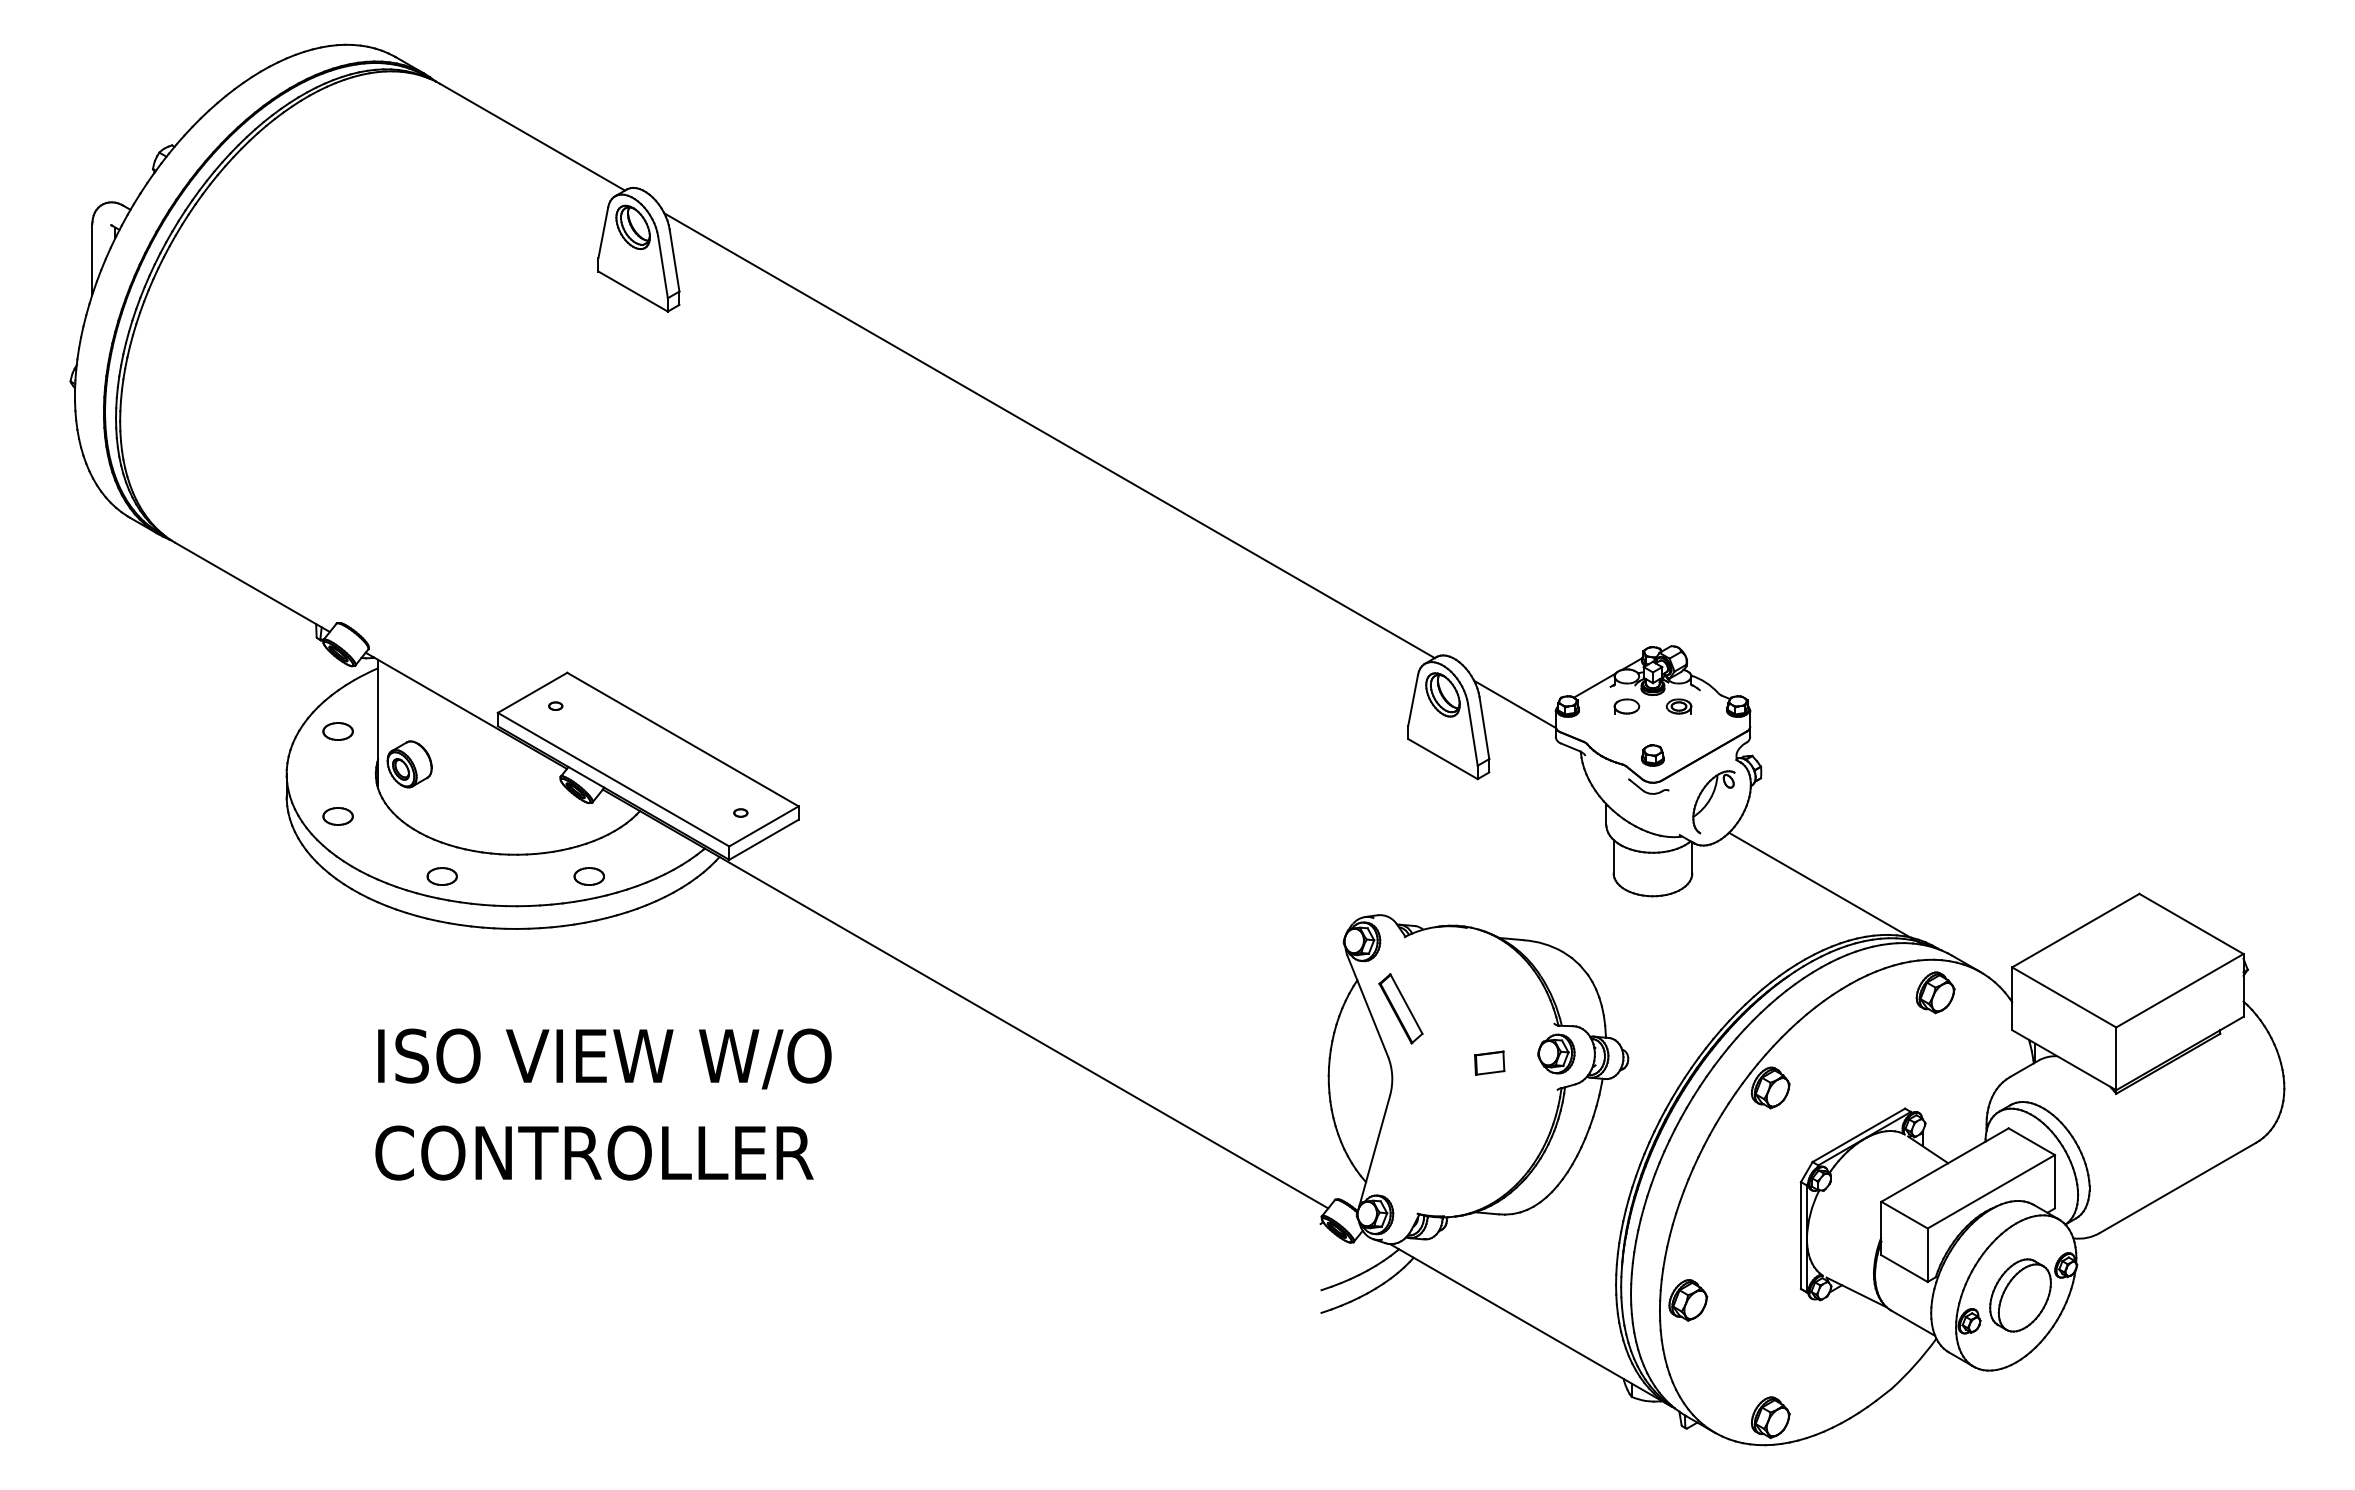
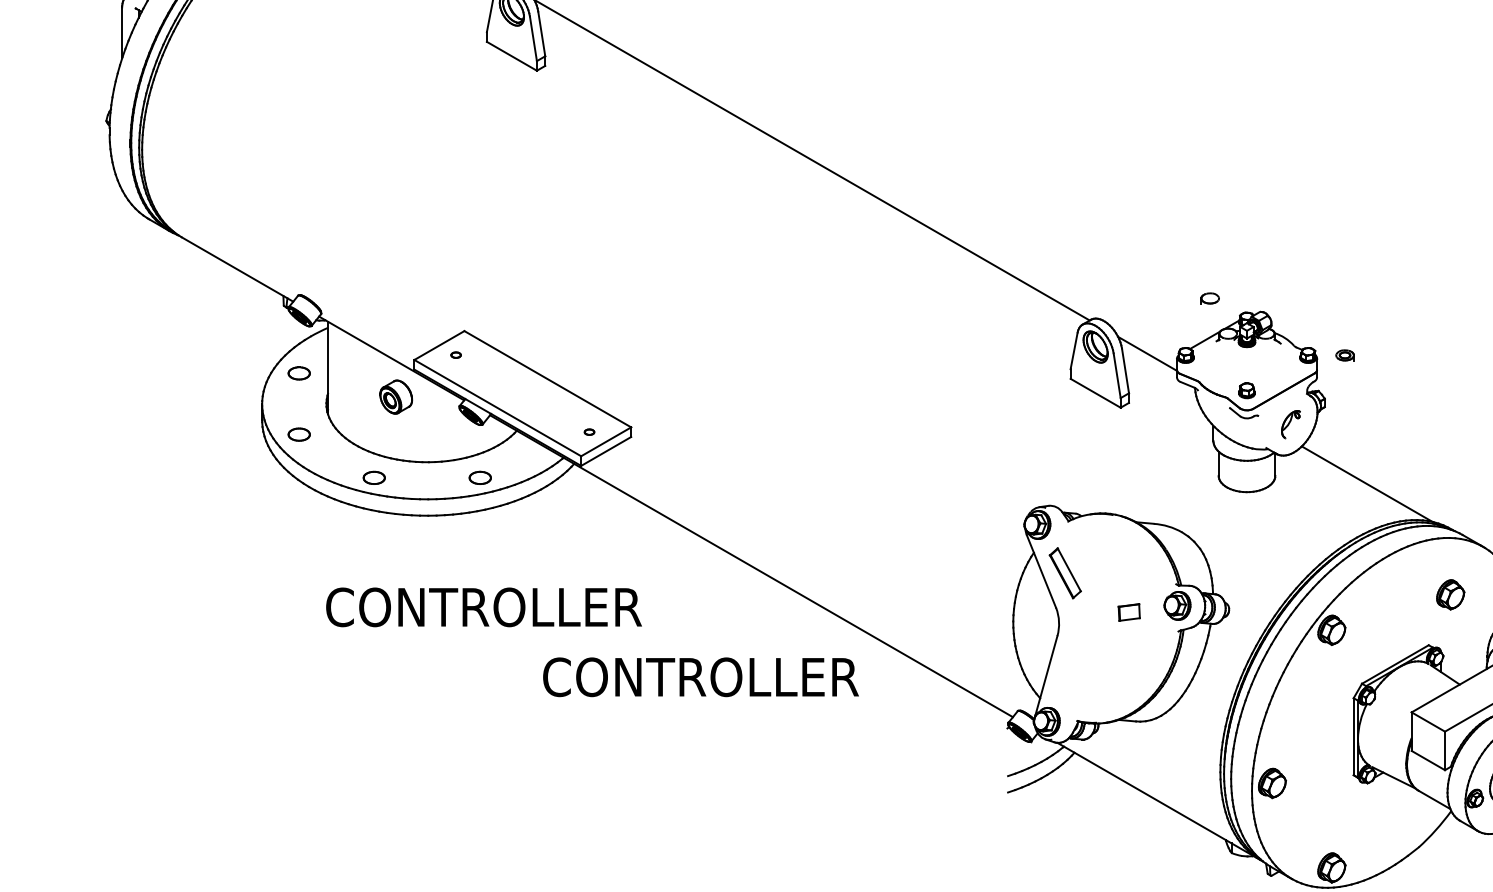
part: (1626, 706) -> (1209, 298), moved
part: (1678, 706) -> (1344, 355), moved
part: (409, 764) -> (396, 397), moved
part: (1713, 802) -> (1290, 424), size x0.6
part: (1935, 992) -> (1450, 594), moved
text: (603, 1058) -> (490, 609), ISO VIEW W/O -> CONTROLLER
text: (594, 1152) -> (701, 676), moved

